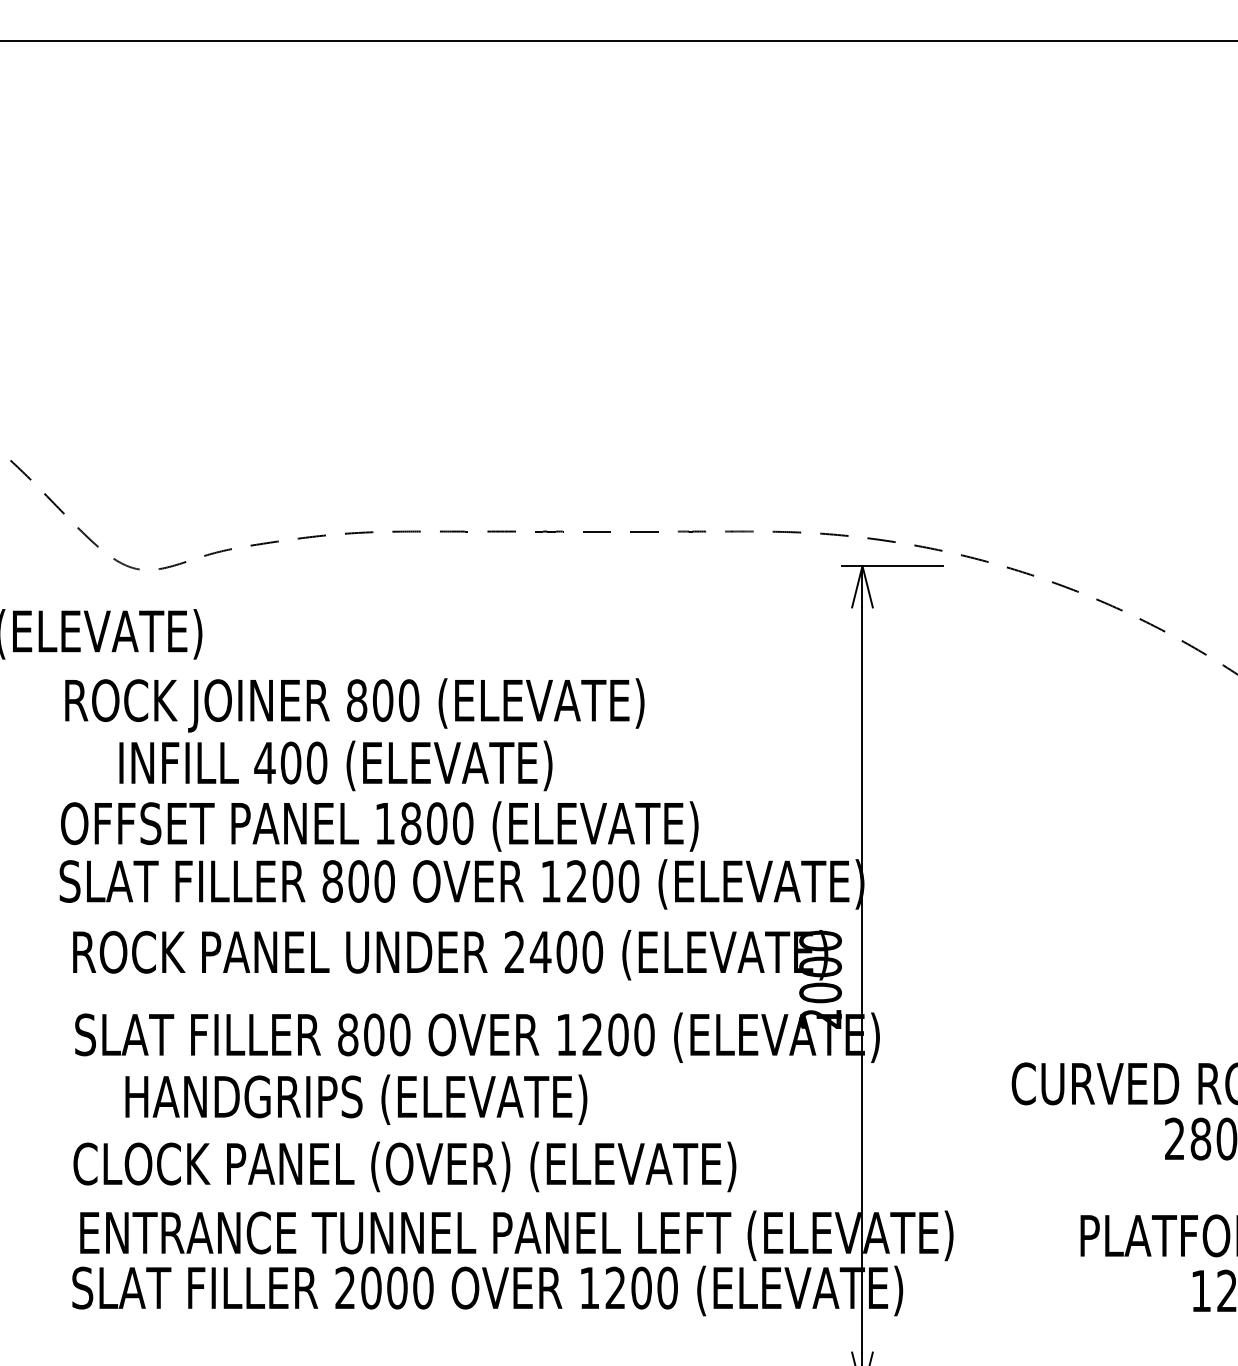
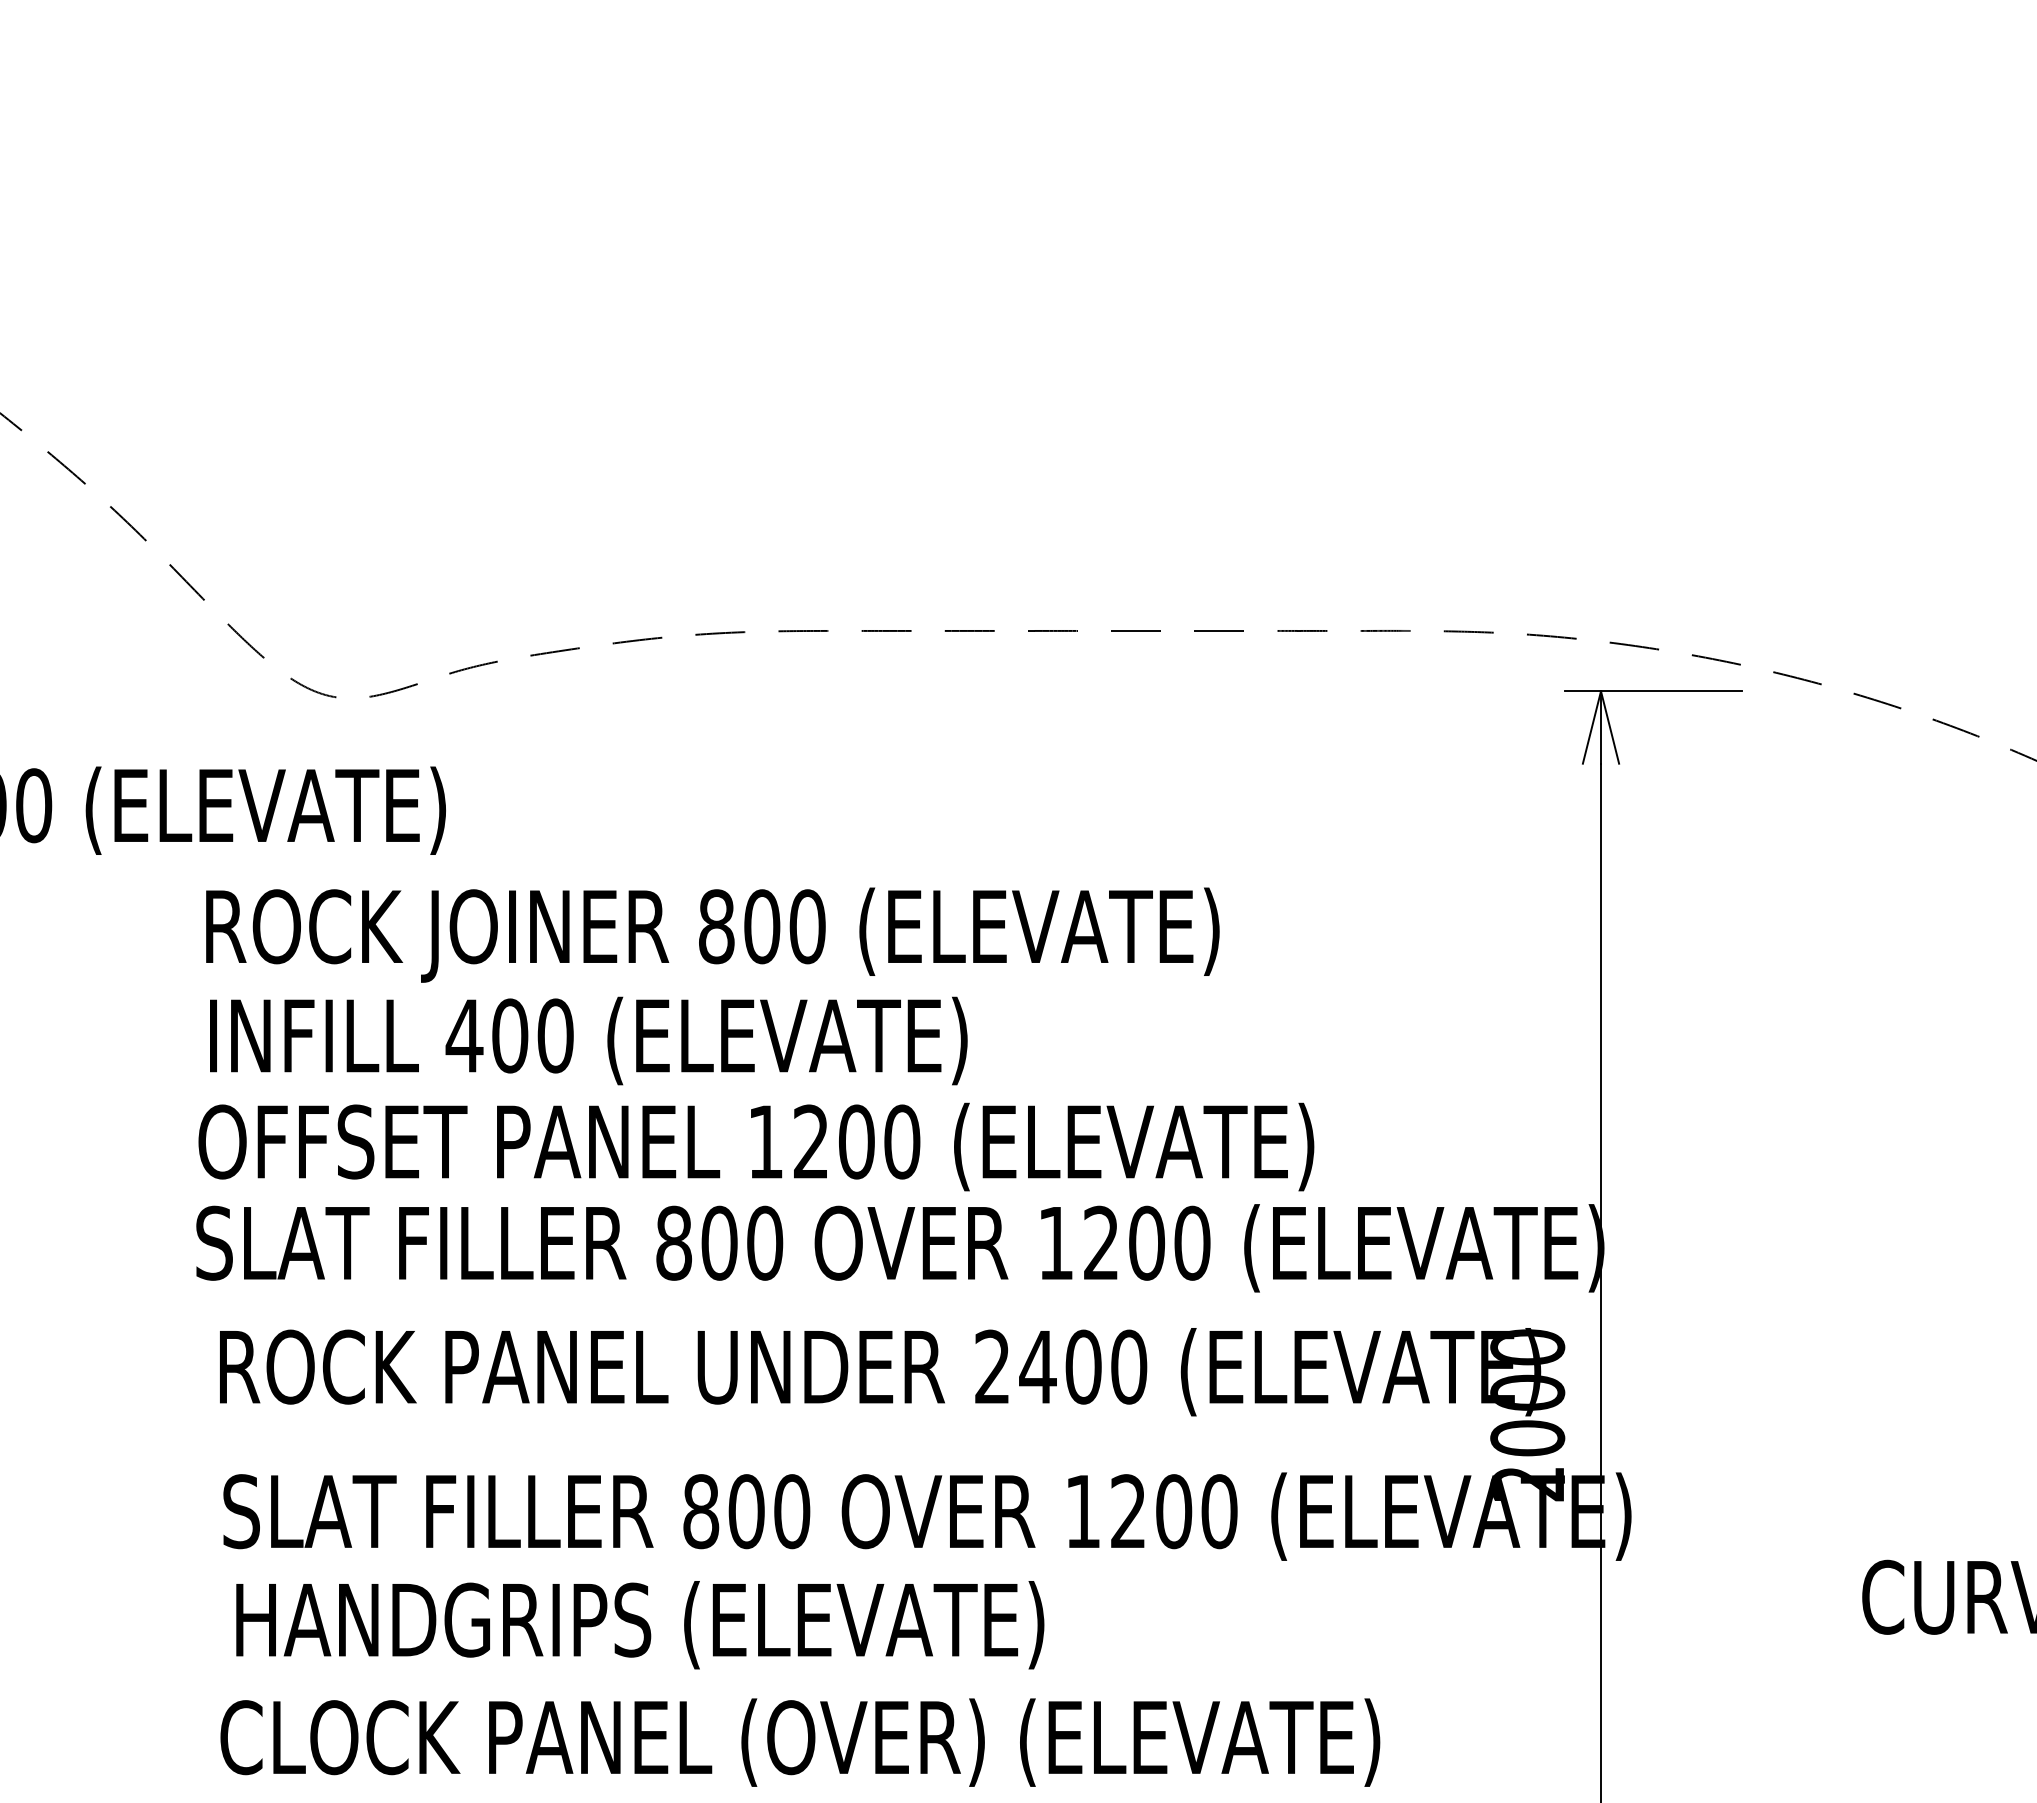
text: (335, 765) -> (587, 1040), moved
text: (411, 823) -> (811, 1141), 1800 -> 1200
text: (356, 1099) -> (640, 1624), moved

